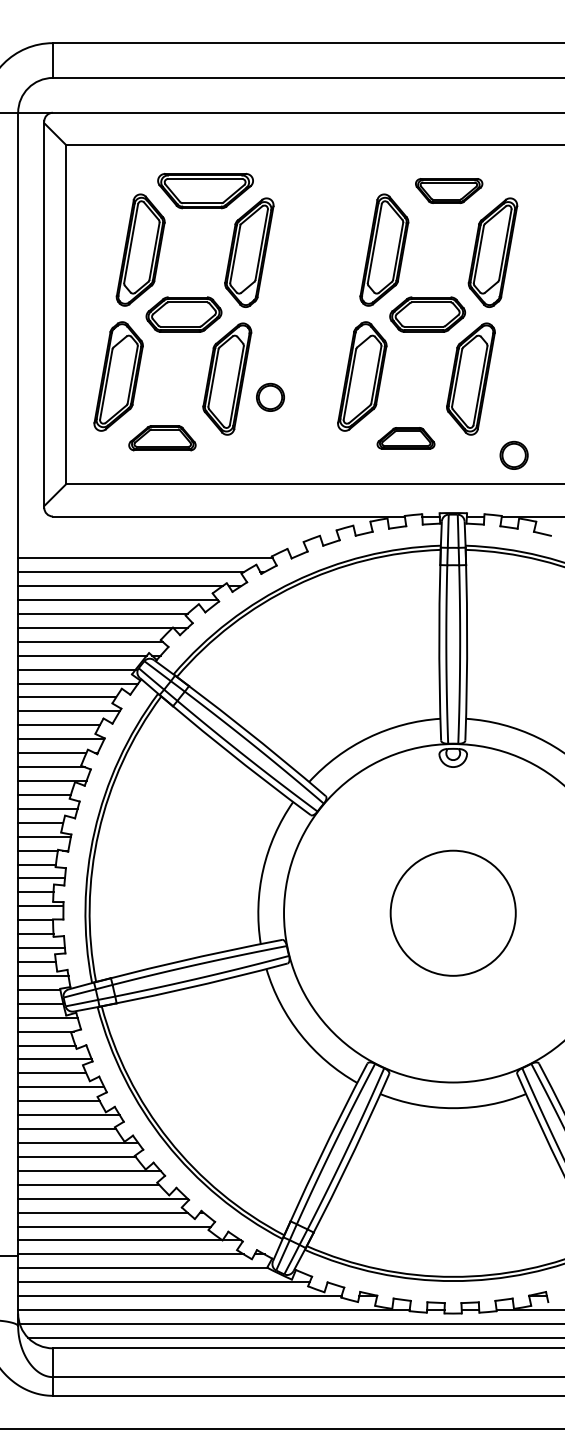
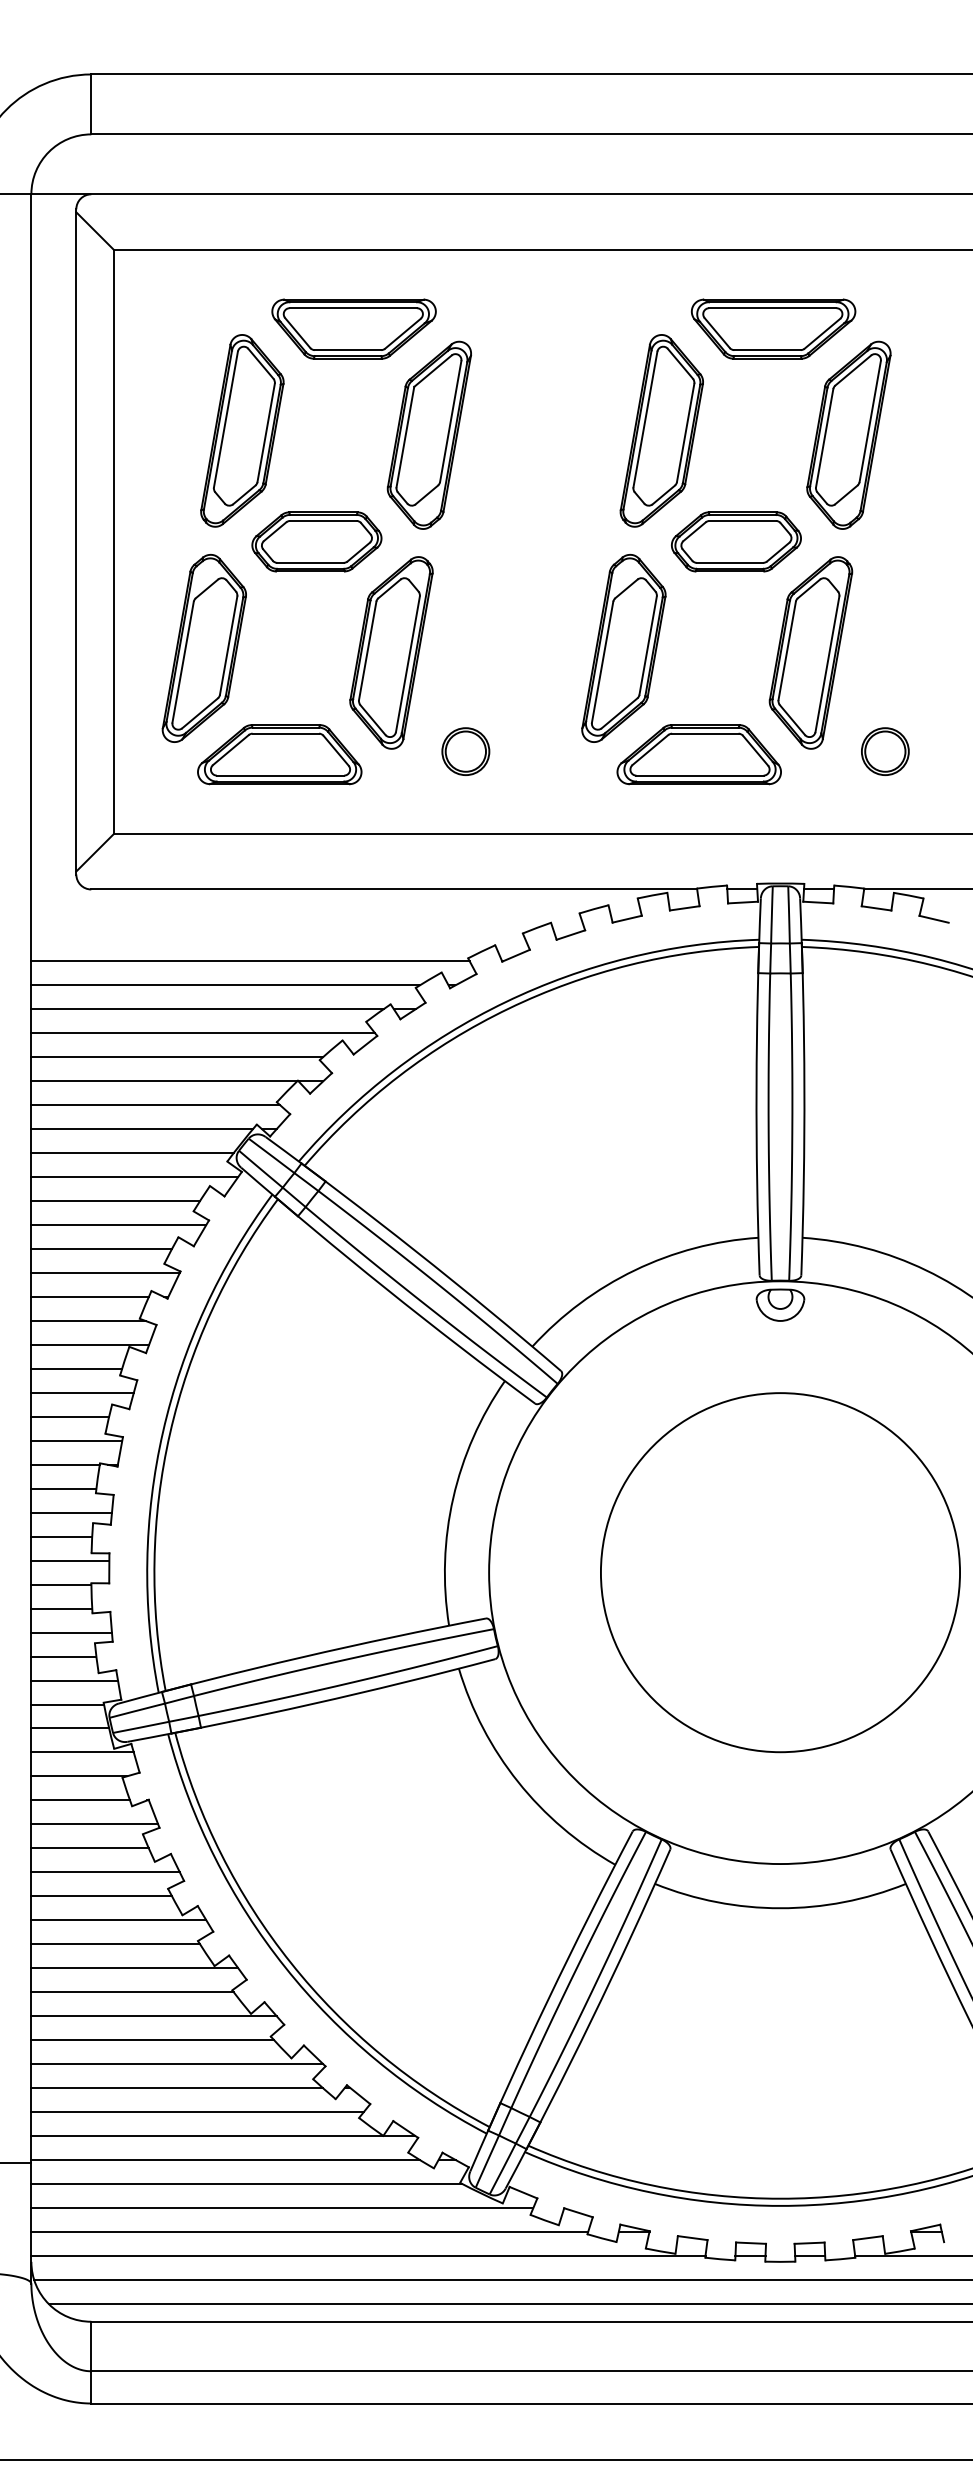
part: (448, 190) -> (772, 328), size x1.43
part: (270, 396) -> (465, 750), moved
part: (162, 438) -> (279, 755), size x1.43
part: (405, 438) -> (698, 755), size x1.67
part: (513, 454) -> (884, 750), moved
circle: (452, 913) -> (779, 1573), size x1.67

